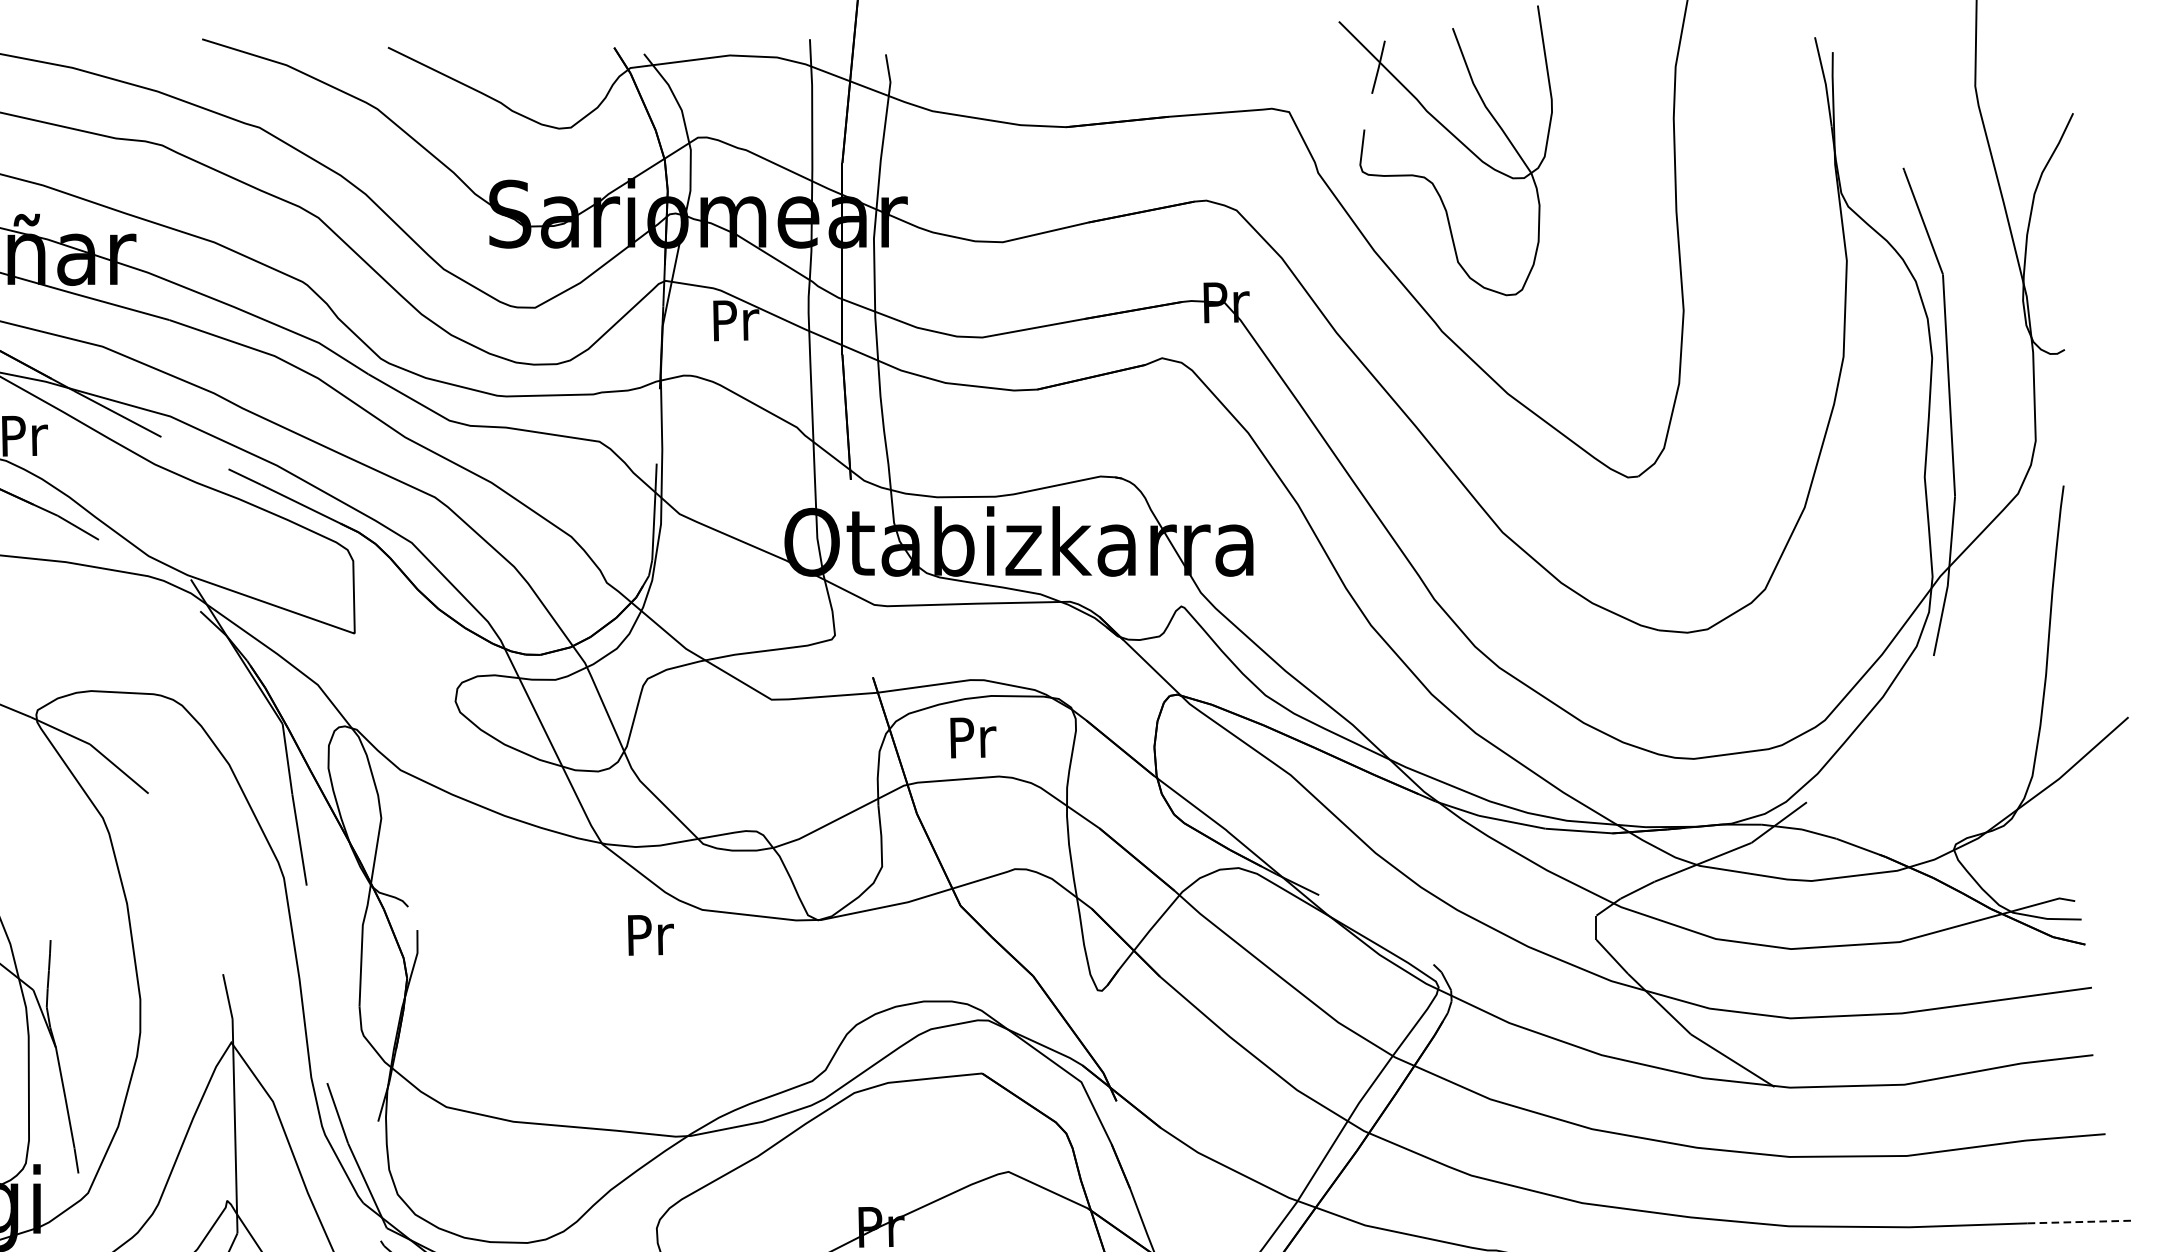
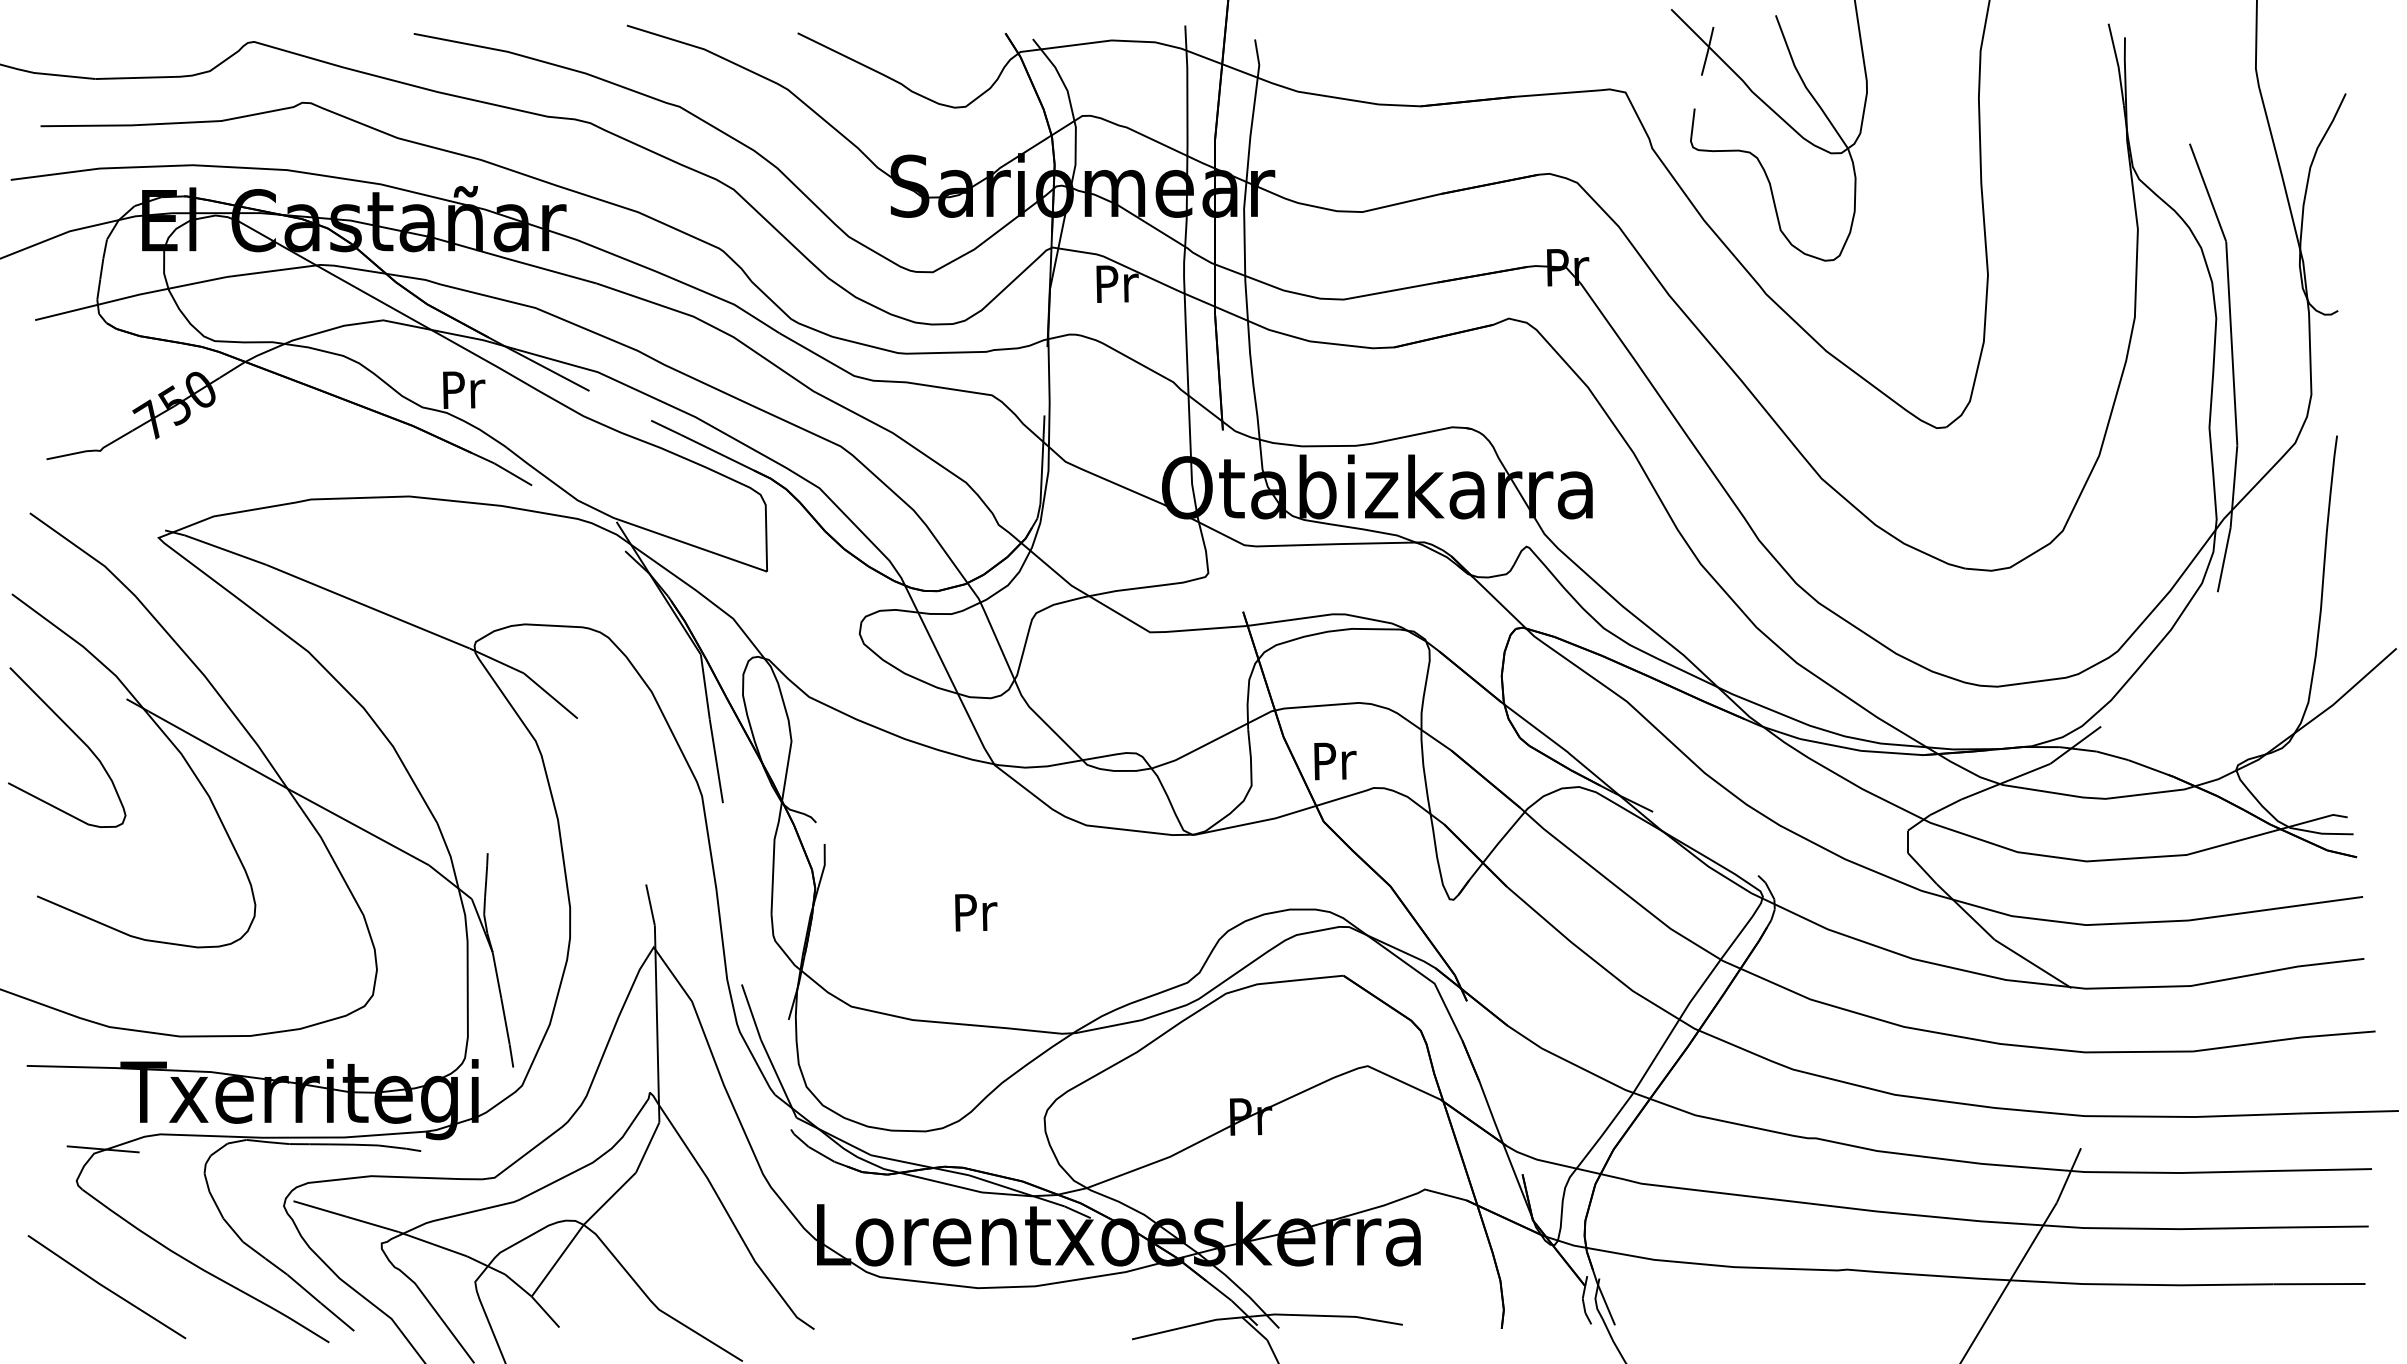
text: (973, 737) -> (1335, 761), moved
text: (651, 935) -> (976, 912), moved
line: (2079, 1222) -> (2351, 1112), dashed -> solid

